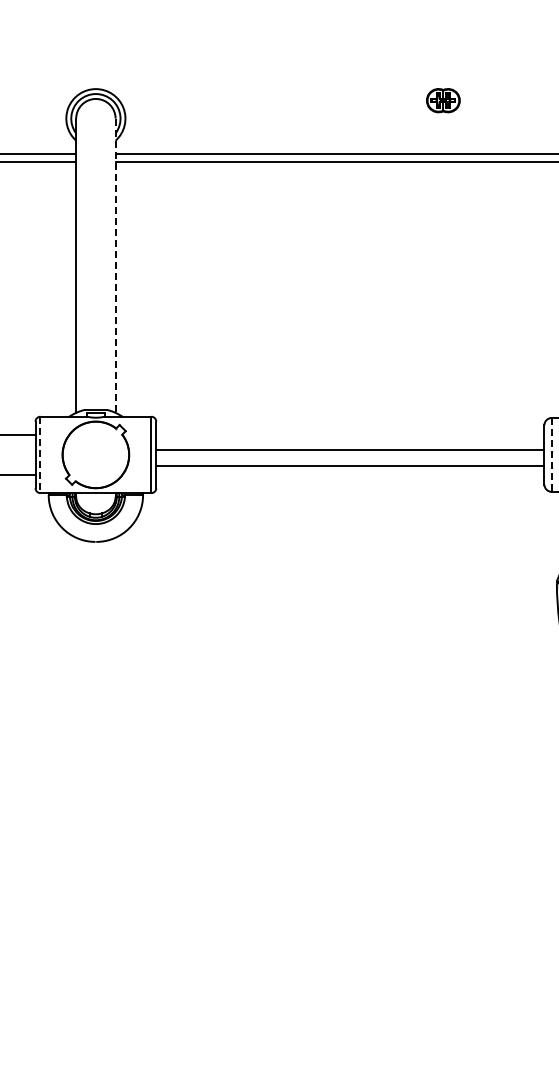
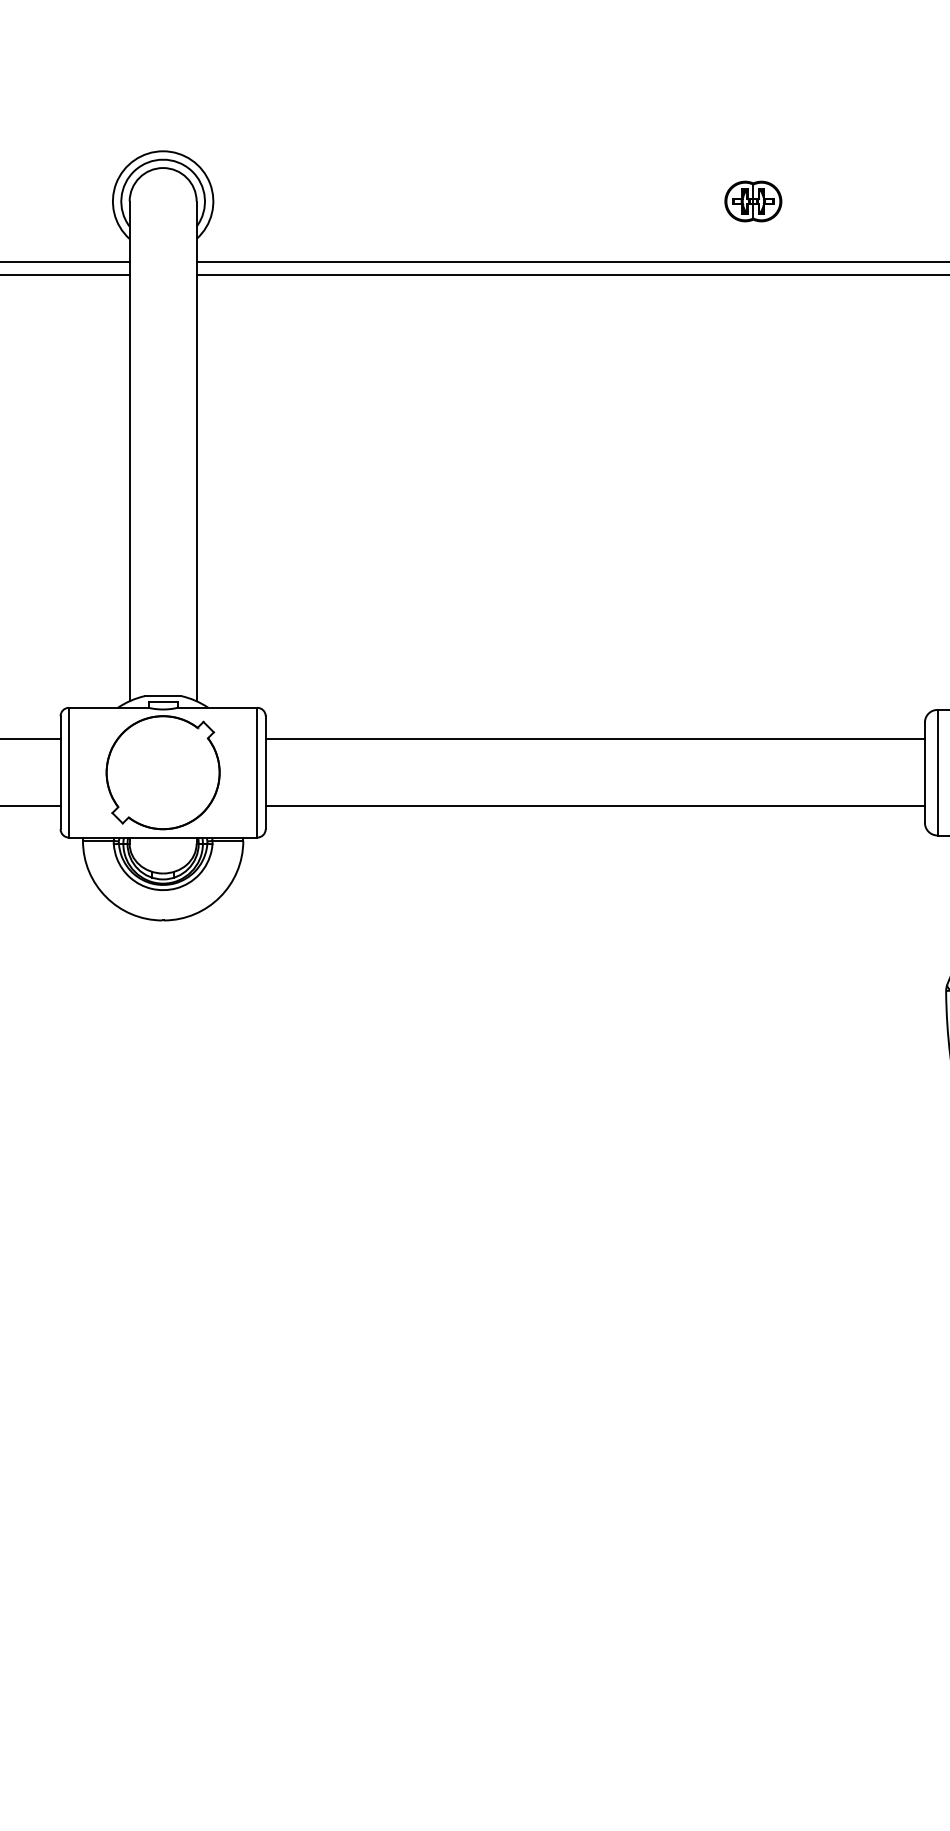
part: (443, 100) -> (753, 201), moved
line: (115, 266) -> (196, 452), dashed -> solid
line: (350, 449) -> (595, 805), moved
line: (551, 454) -> (937, 771), dashed -> solid
line: (40, 455) -> (69, 773), dashed -> solid
line: (350, 466) -> (595, 739), moved

